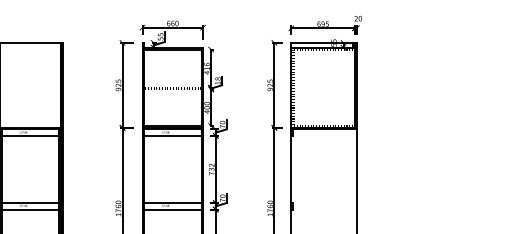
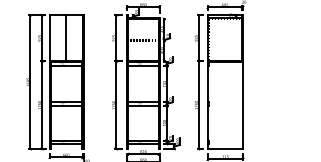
line: (31, 85) -> (66, 38), added

